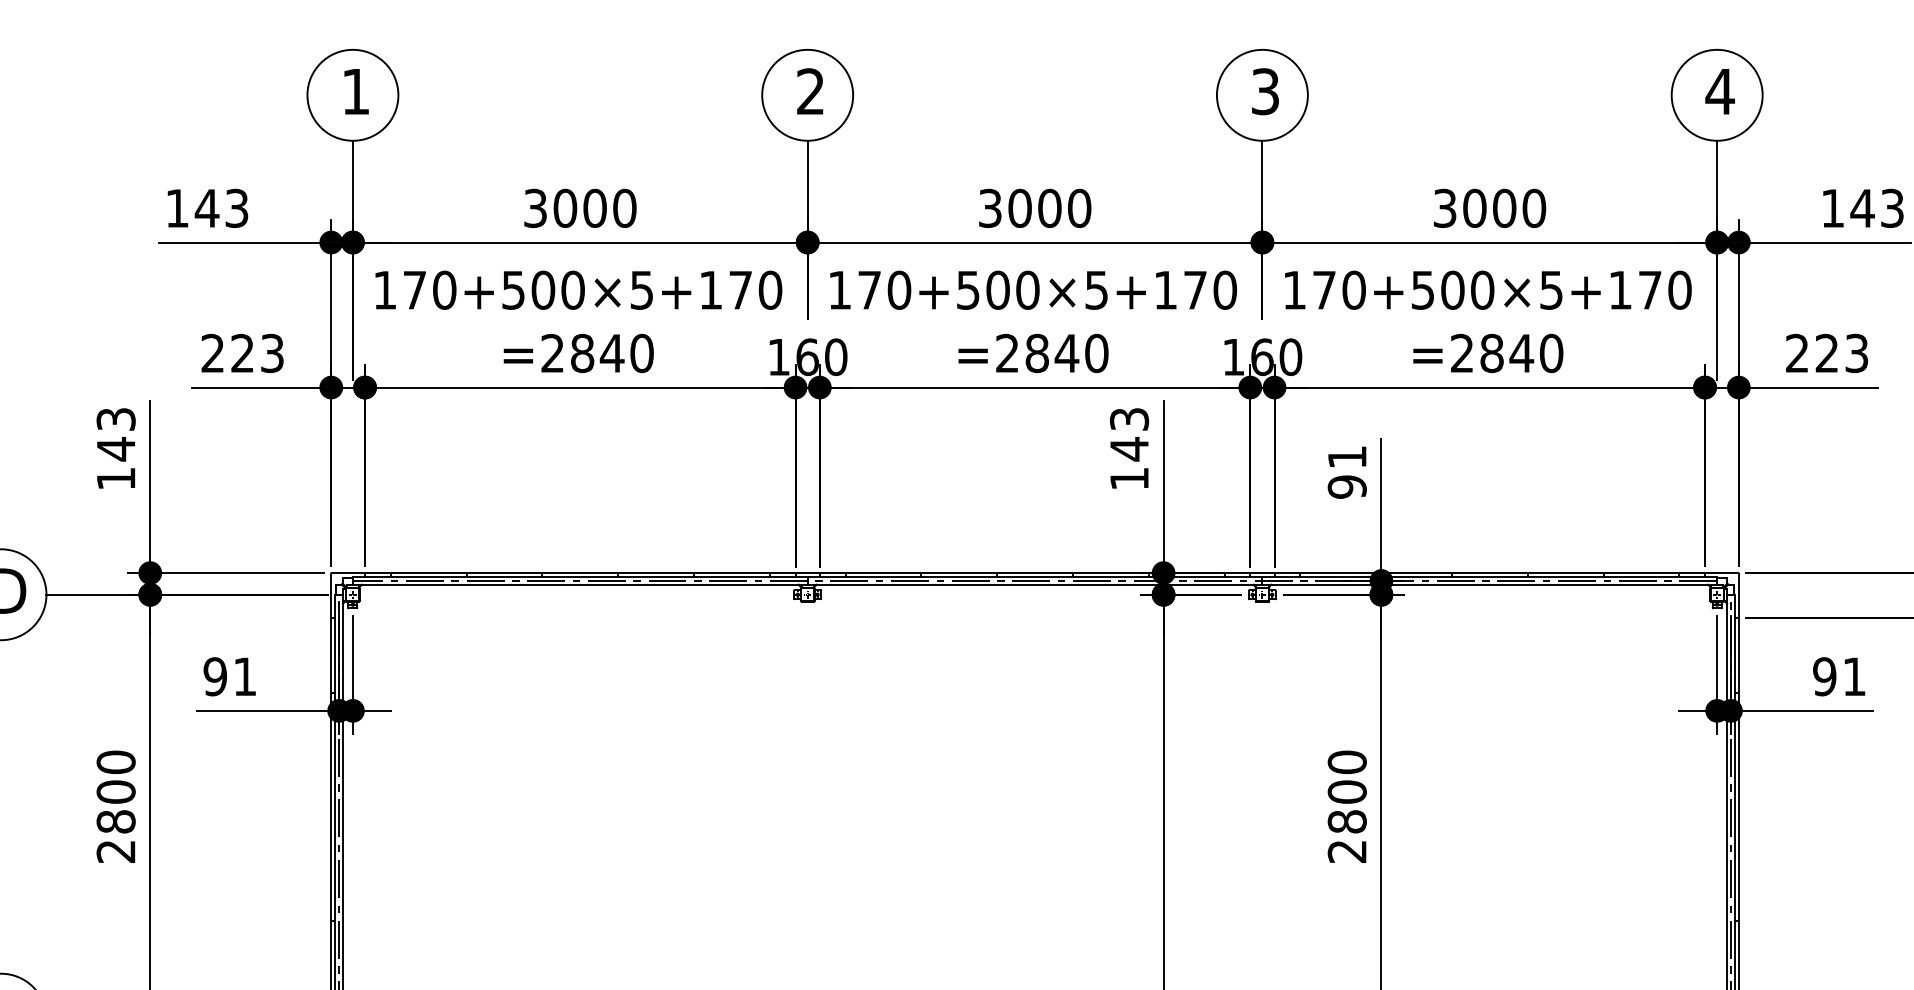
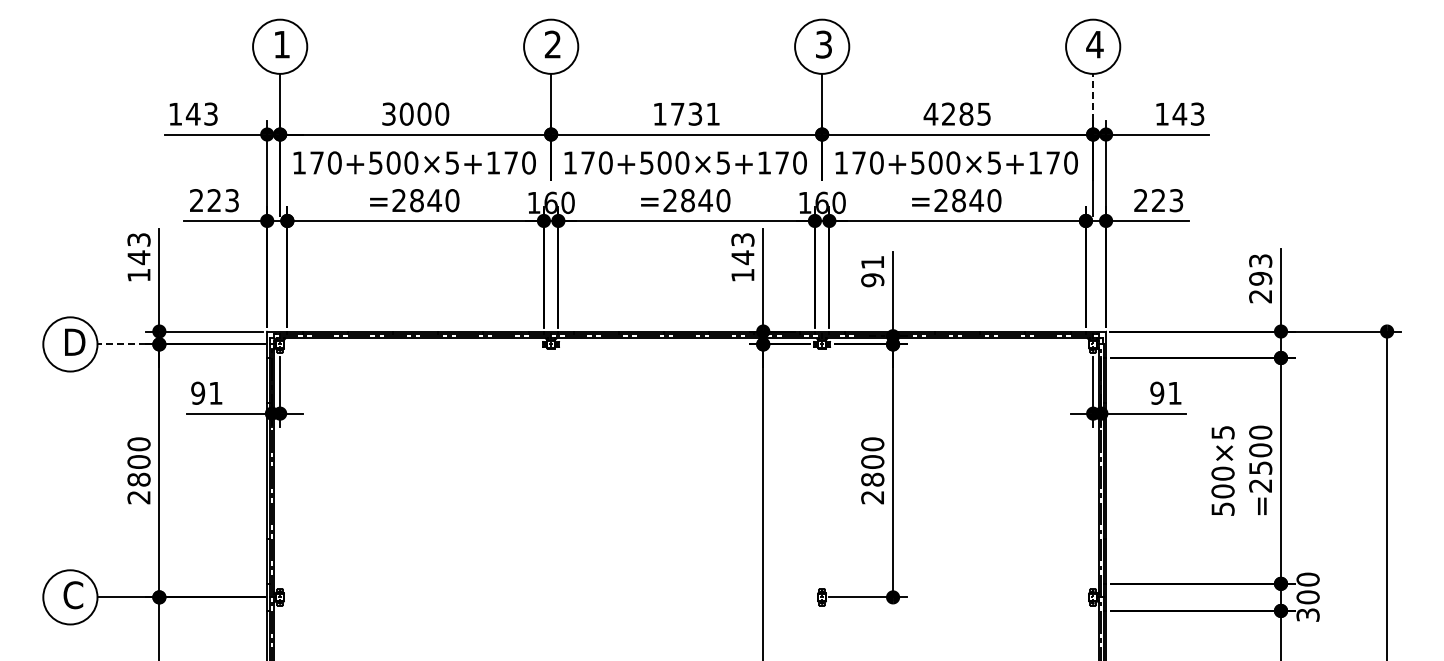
line: (1717, 180) -> (1093, 97), solid -> dashed
text: (1034, 207) -> (686, 113), 3000 -> 1731
text: (1489, 207) -> (957, 113), 3000 -> 4285
line: (86, 594) -> (121, 344), solid -> dashed

